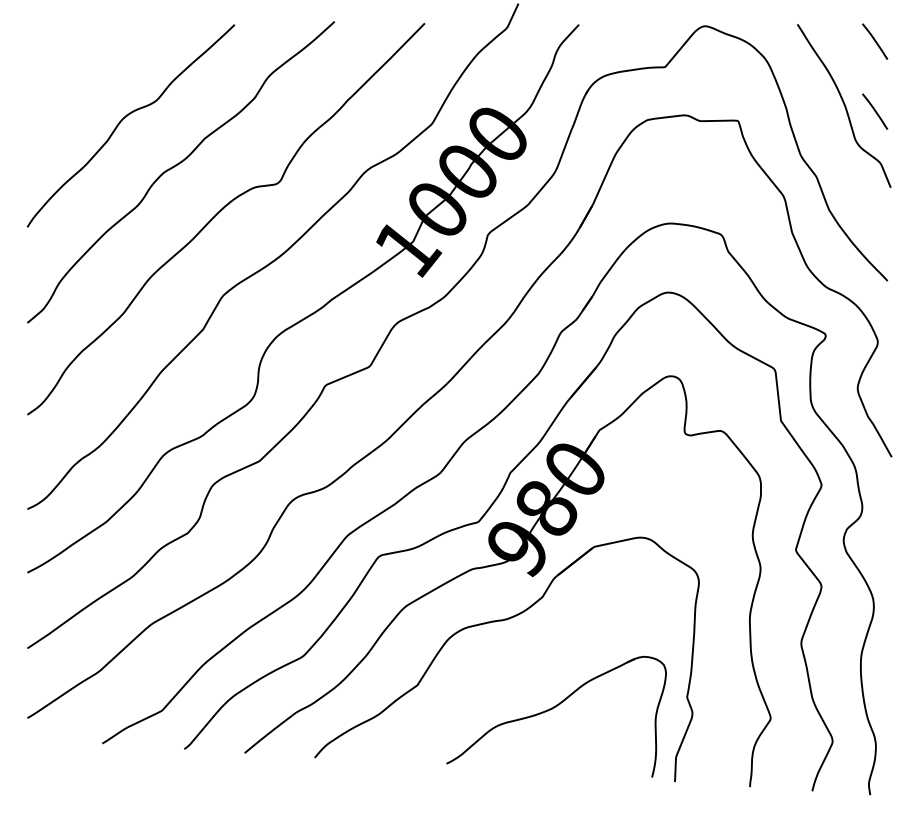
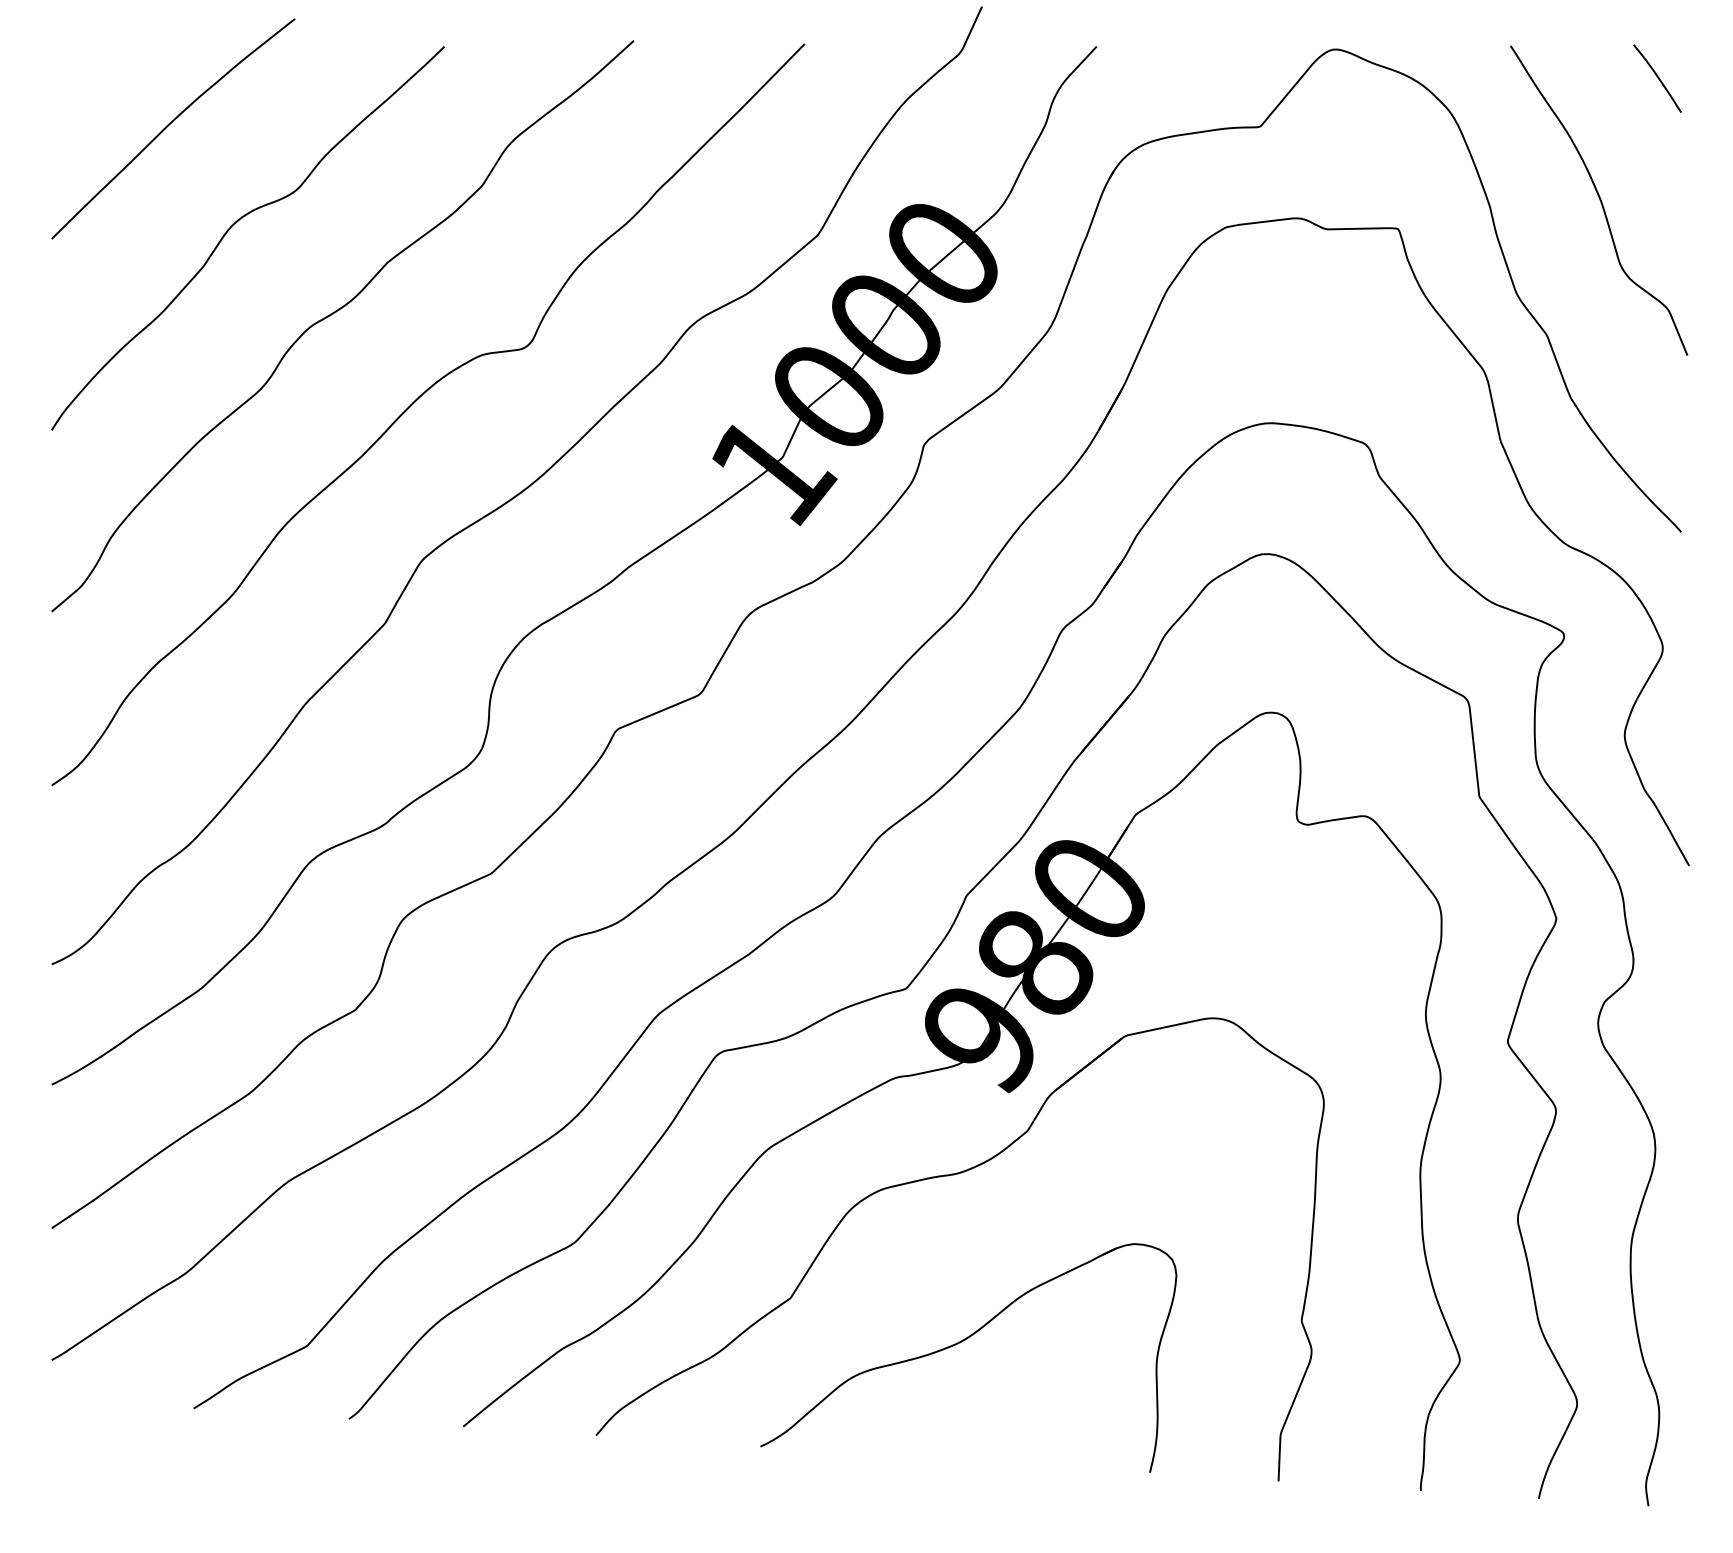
curve: (90, 66) -> (171, 125), added
line: (875, 111) -> (1658, 210), removed
part: (552, 709) -> (961, 1343), moved

